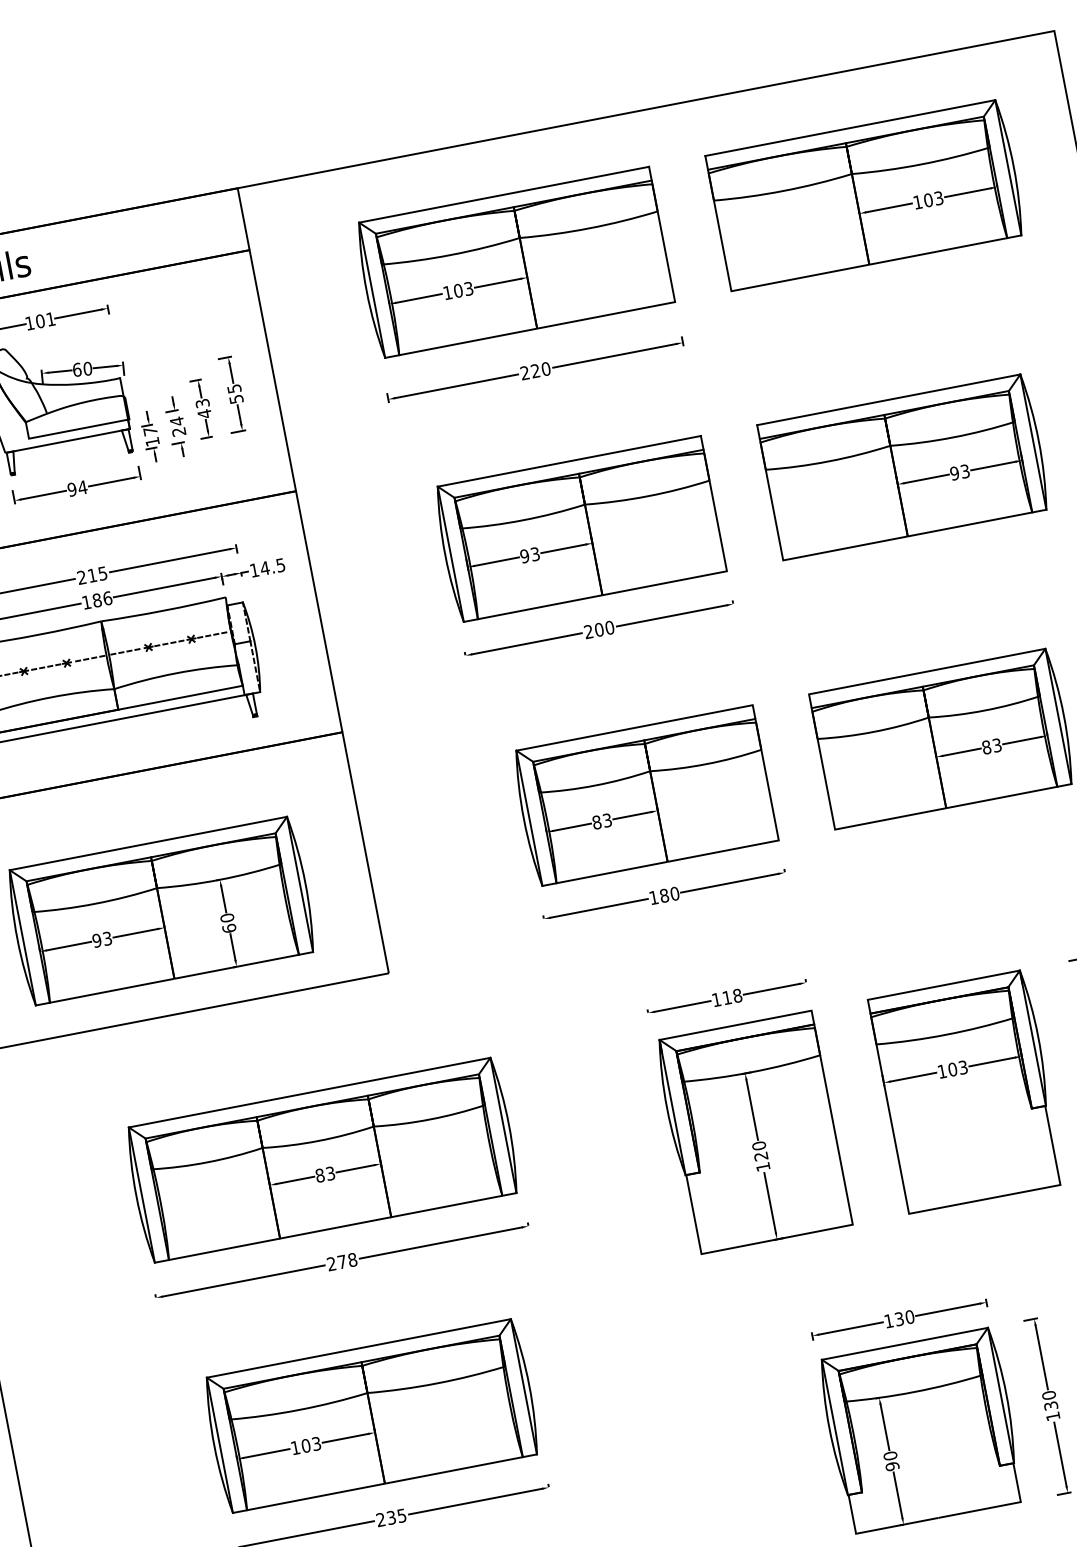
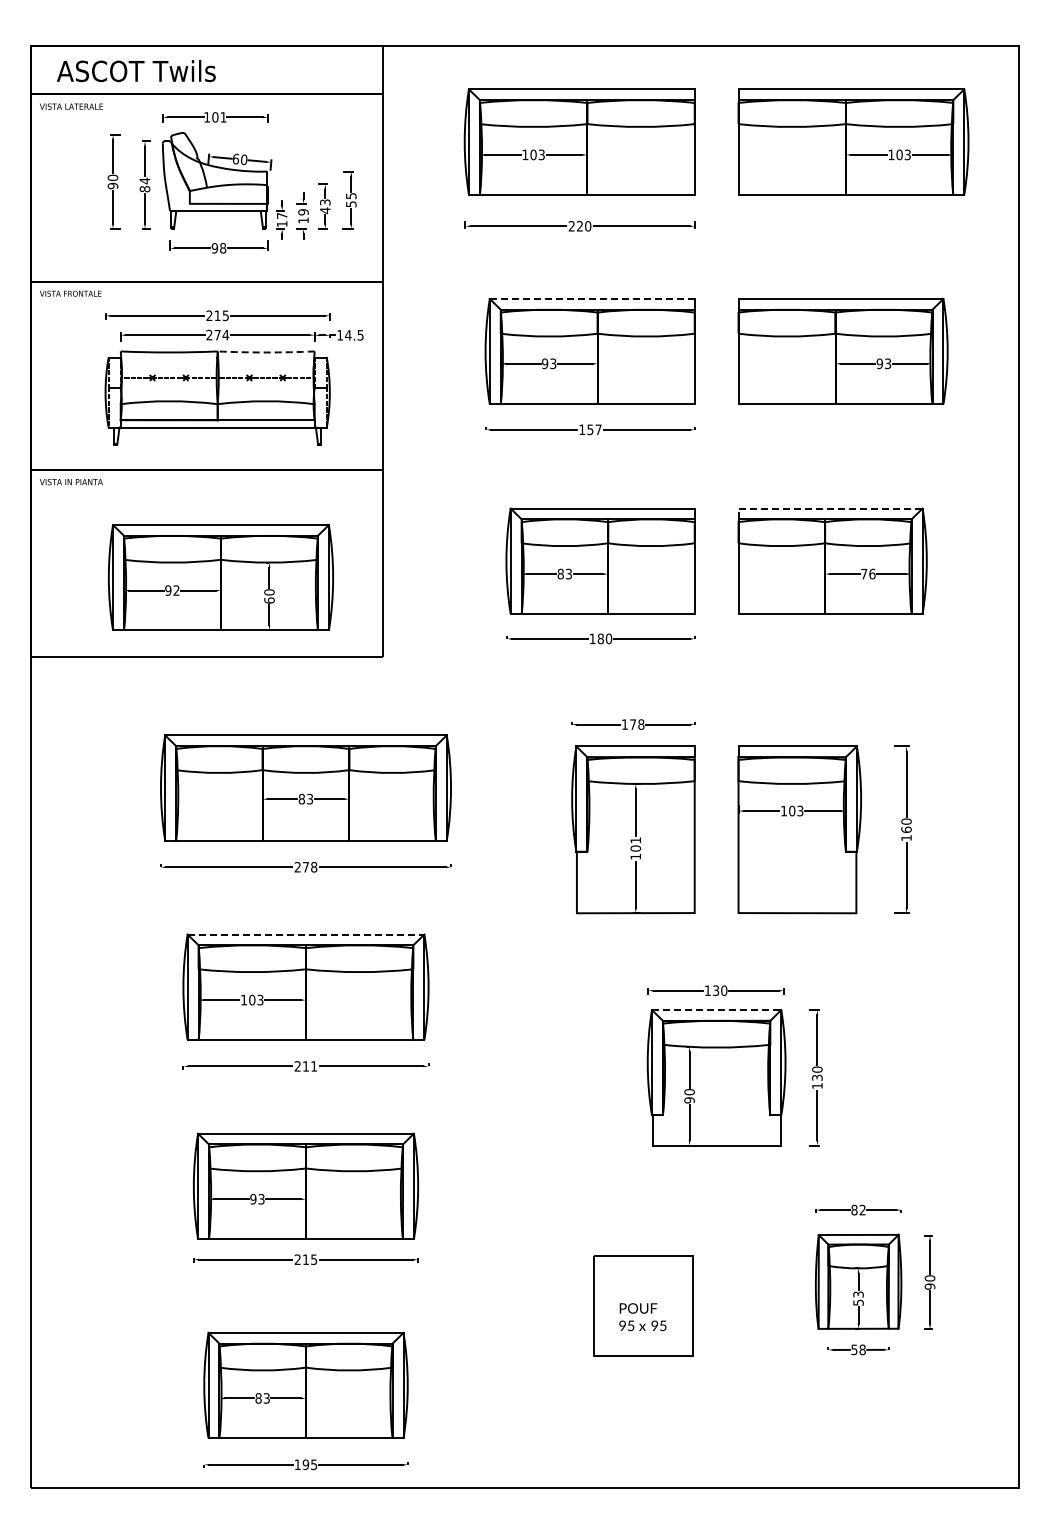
text: (178, 426) -> (303, 216), 24 -> 19
line: (569, 460) -> (592, 298), solid -> dashed
text: (81, 487) -> (222, 248), 94 -> 98
text: (96, 599) -> (217, 334), 186 -> 274
arc: (164, 610) -> (266, 352), solid -> dashed
text: (599, 629) -> (590, 429), 200 -> 157
line: (920, 672) -> (825, 508), solid -> dashed
text: (992, 745) -> (868, 573), 83 -> 76
text: (107, 938) -> (176, 590), 93 -> 92
text: (727, 997) -> (633, 724), 118 -> 178
text: (759, 1151) -> (635, 844), 120 -> 101
line: (904, 1344) -> (716, 1010), solid -> dashed
line: (359, 1348) -> (306, 934), solid -> dashed
text: (396, 1517) -> (309, 1066), 235 -> 211

